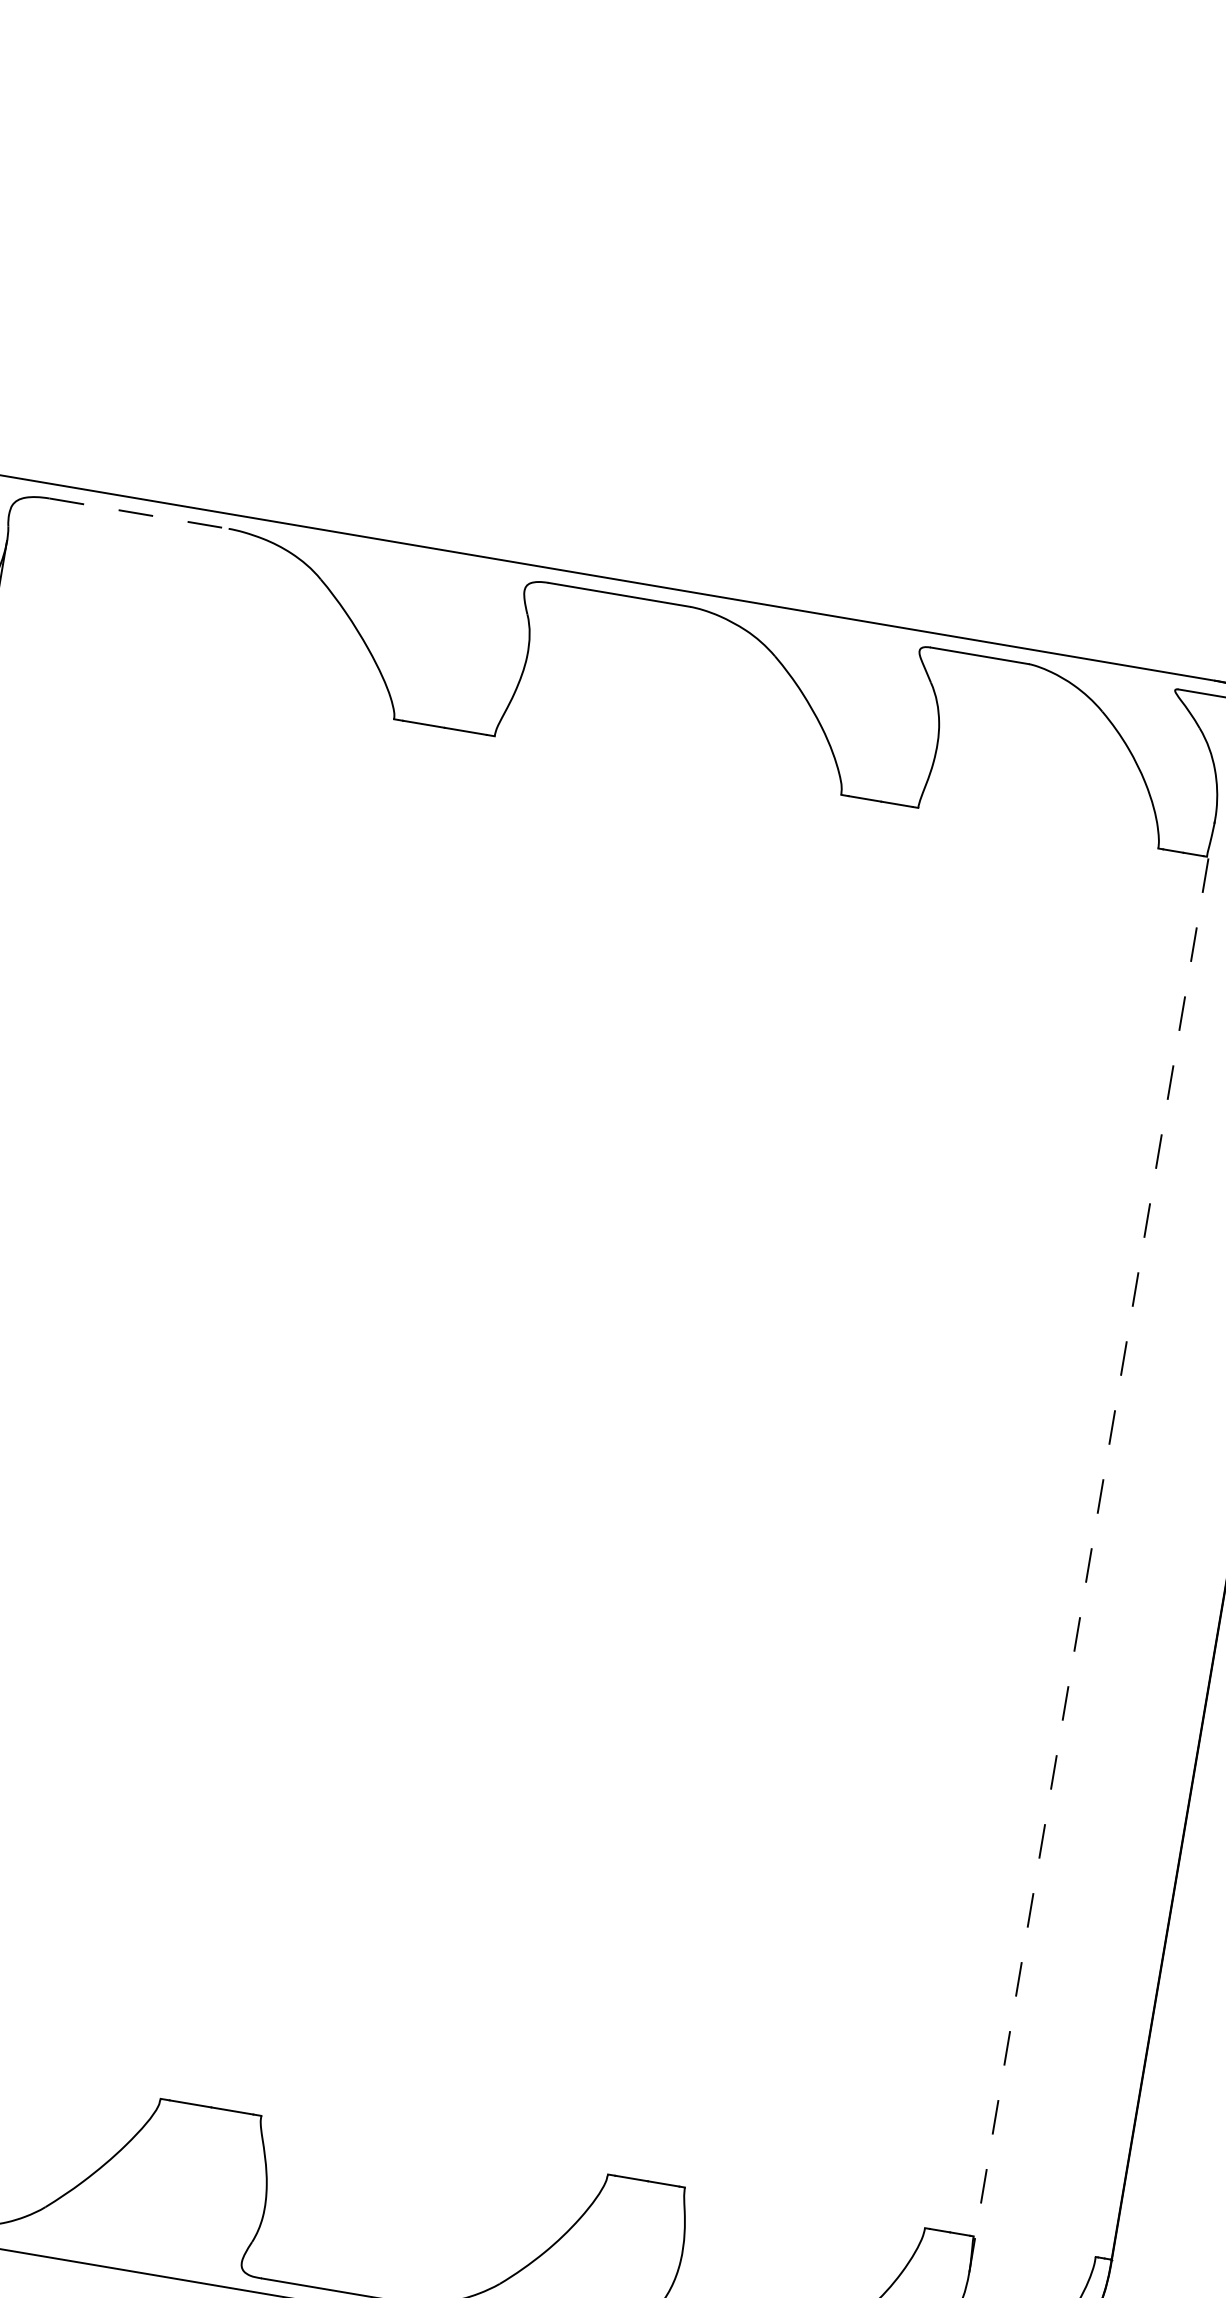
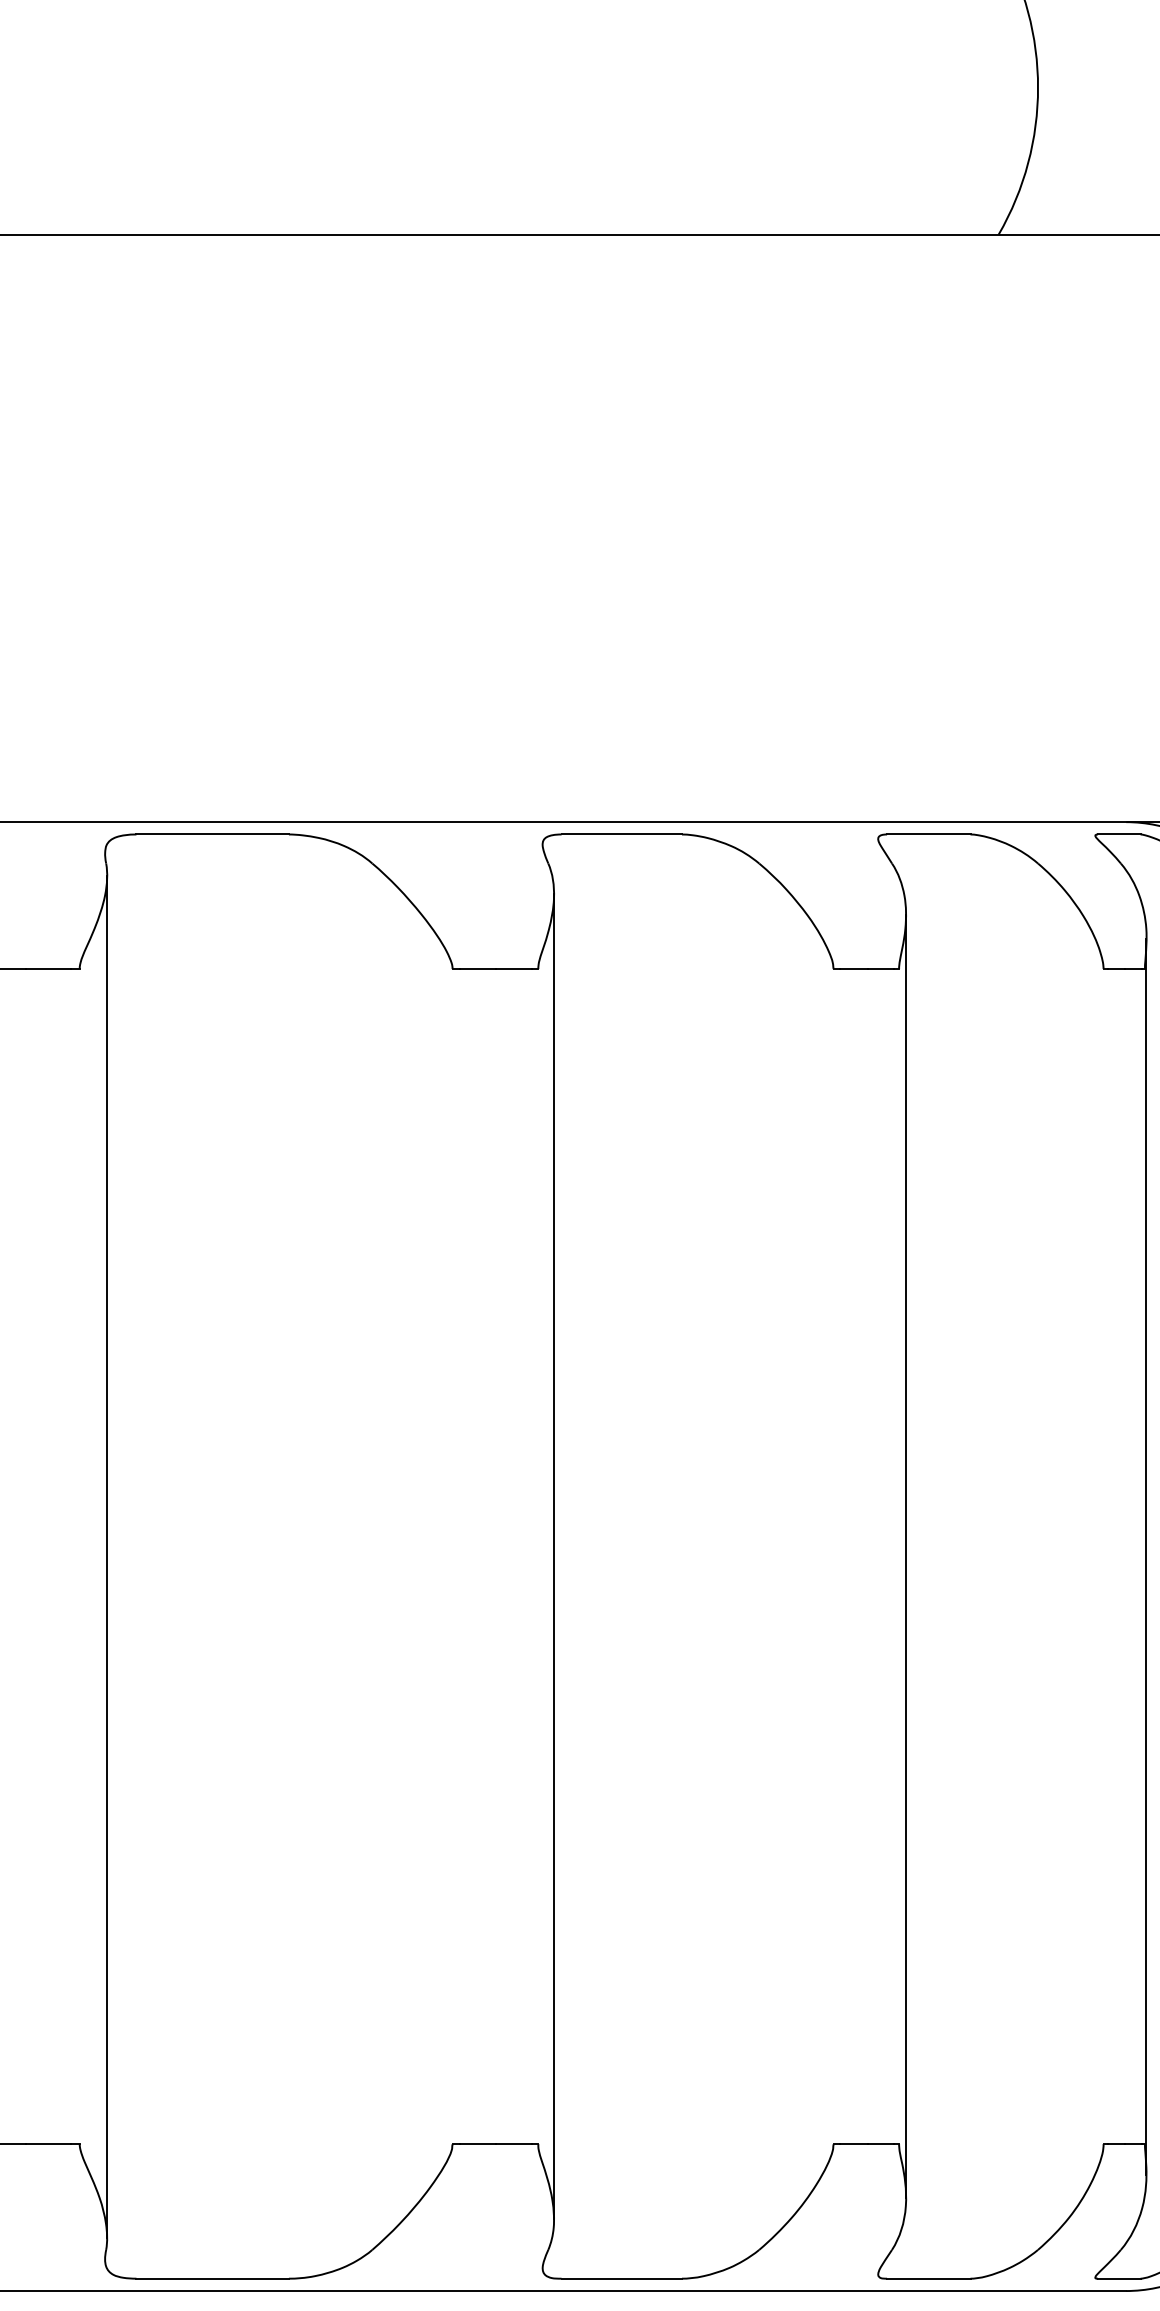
line: (140, 513) -> (213, 834), dashed -> solid
line: (397, 1429) -> (554, 1556), added
line: (810, 1499) -> (906, 1556), added
line: (1092, 1546) -> (1146, 1556), dashed -> solid

